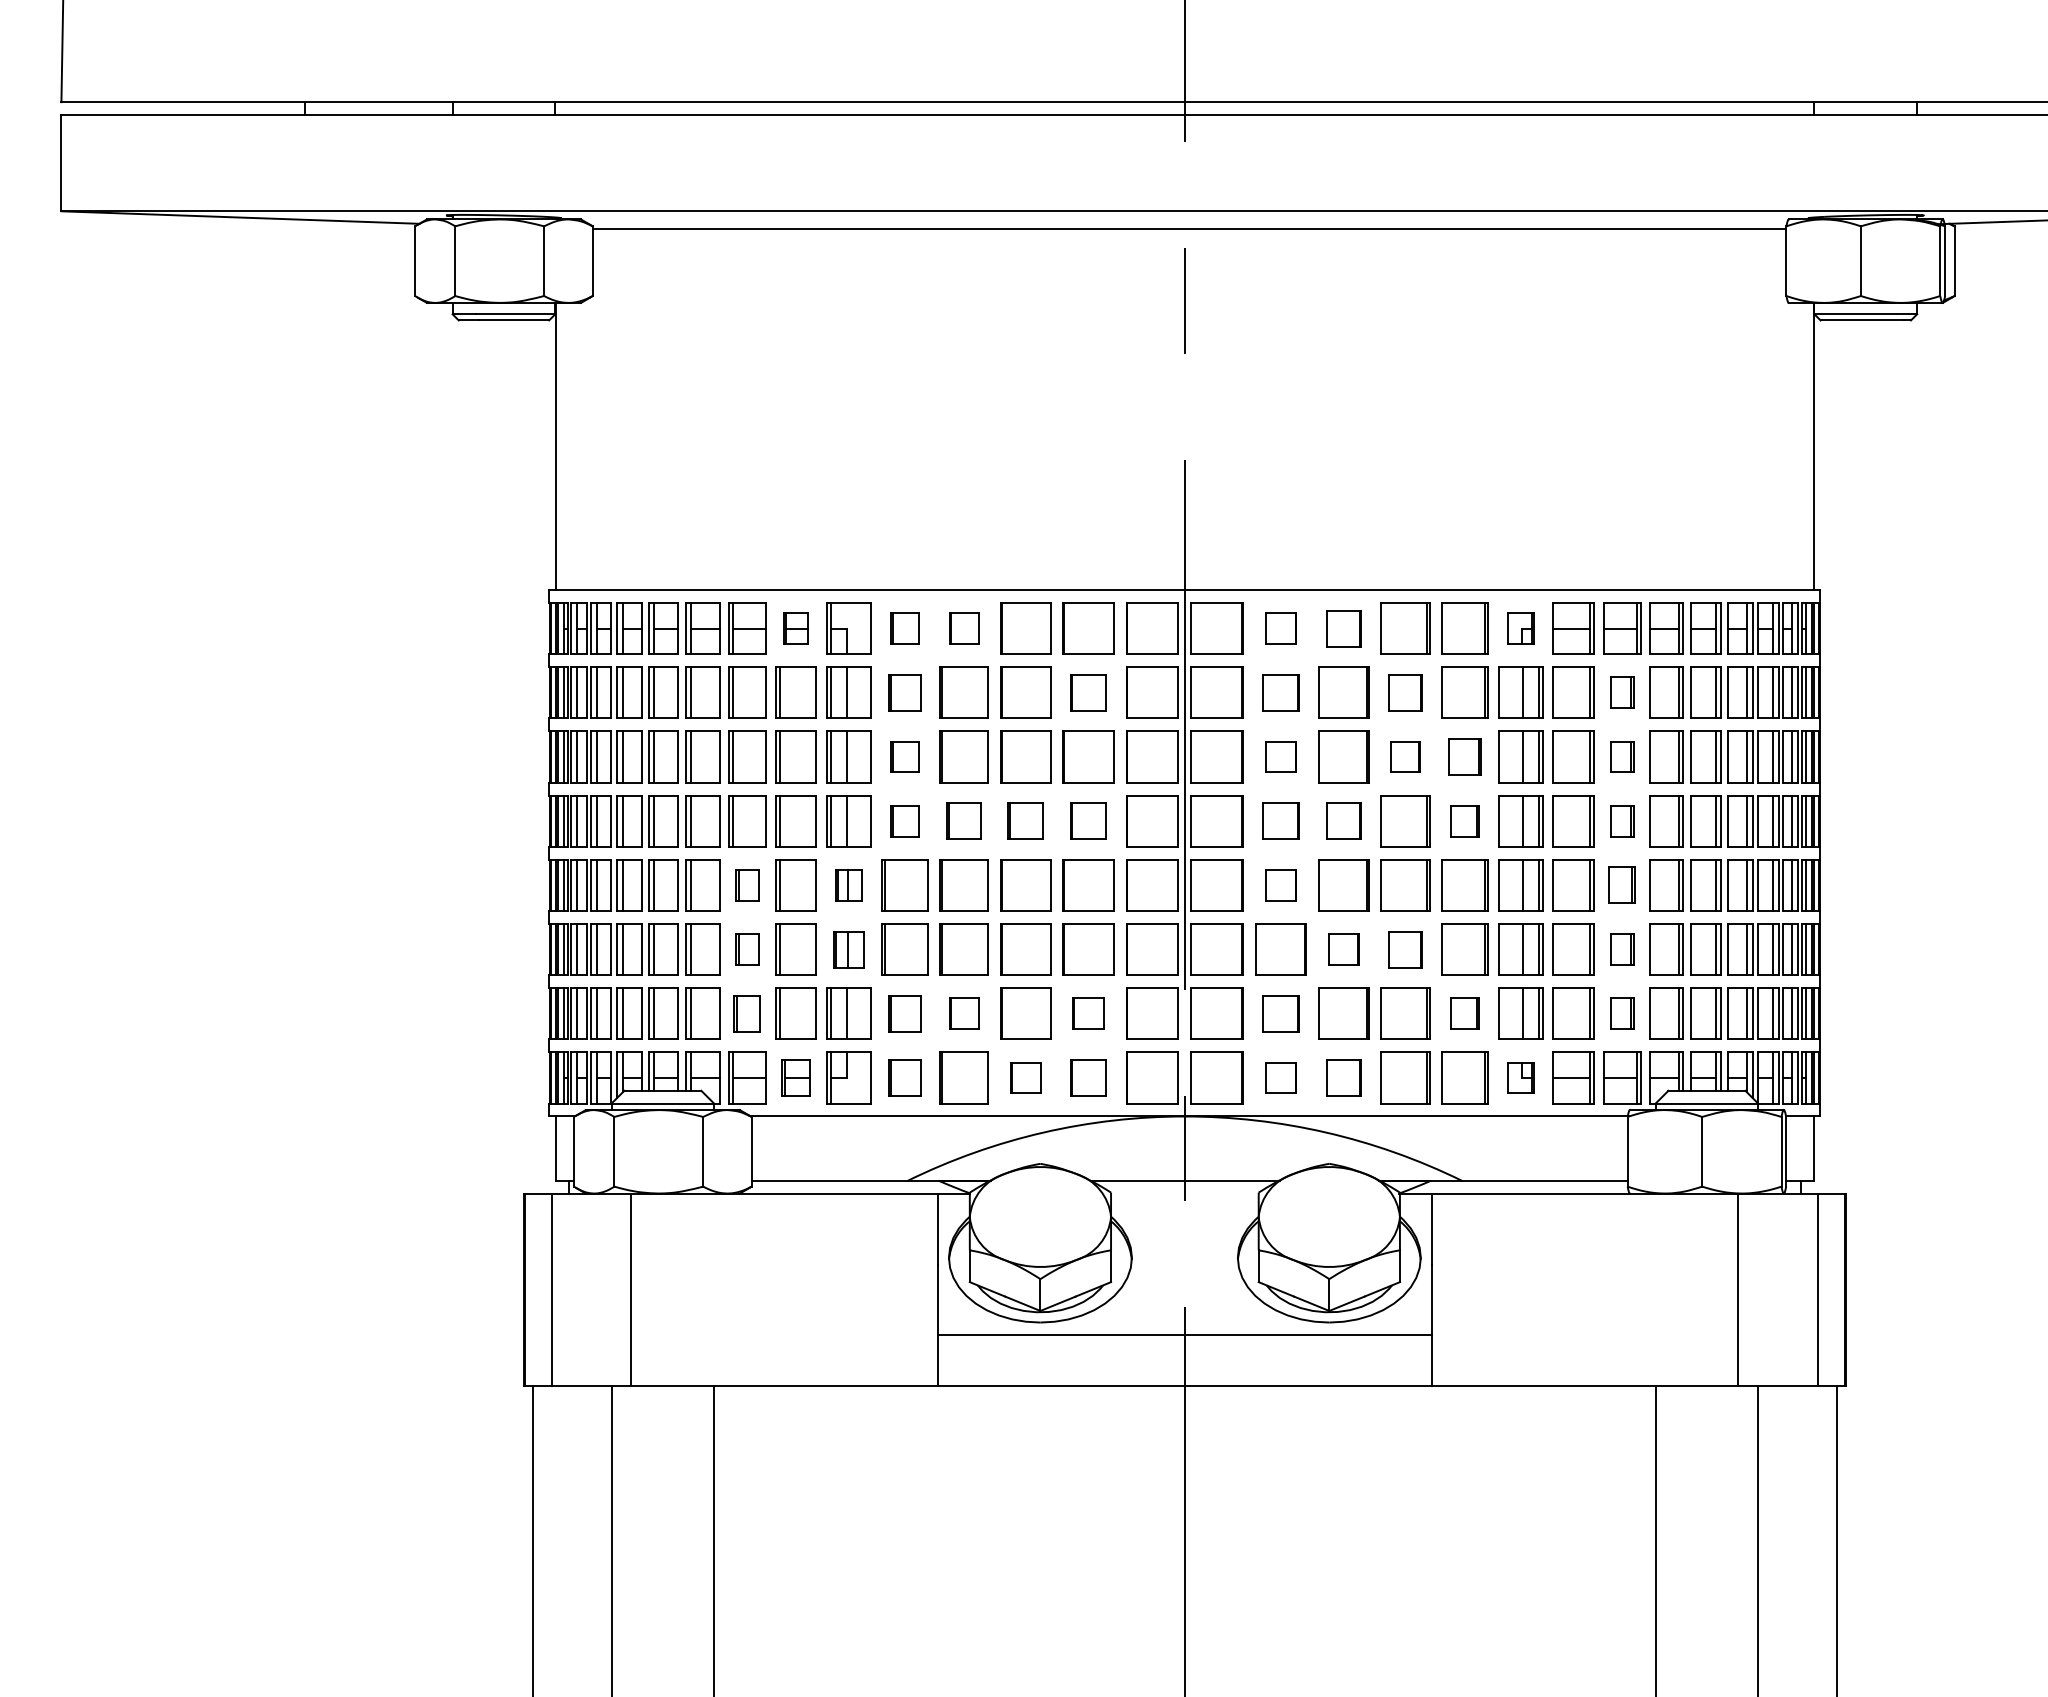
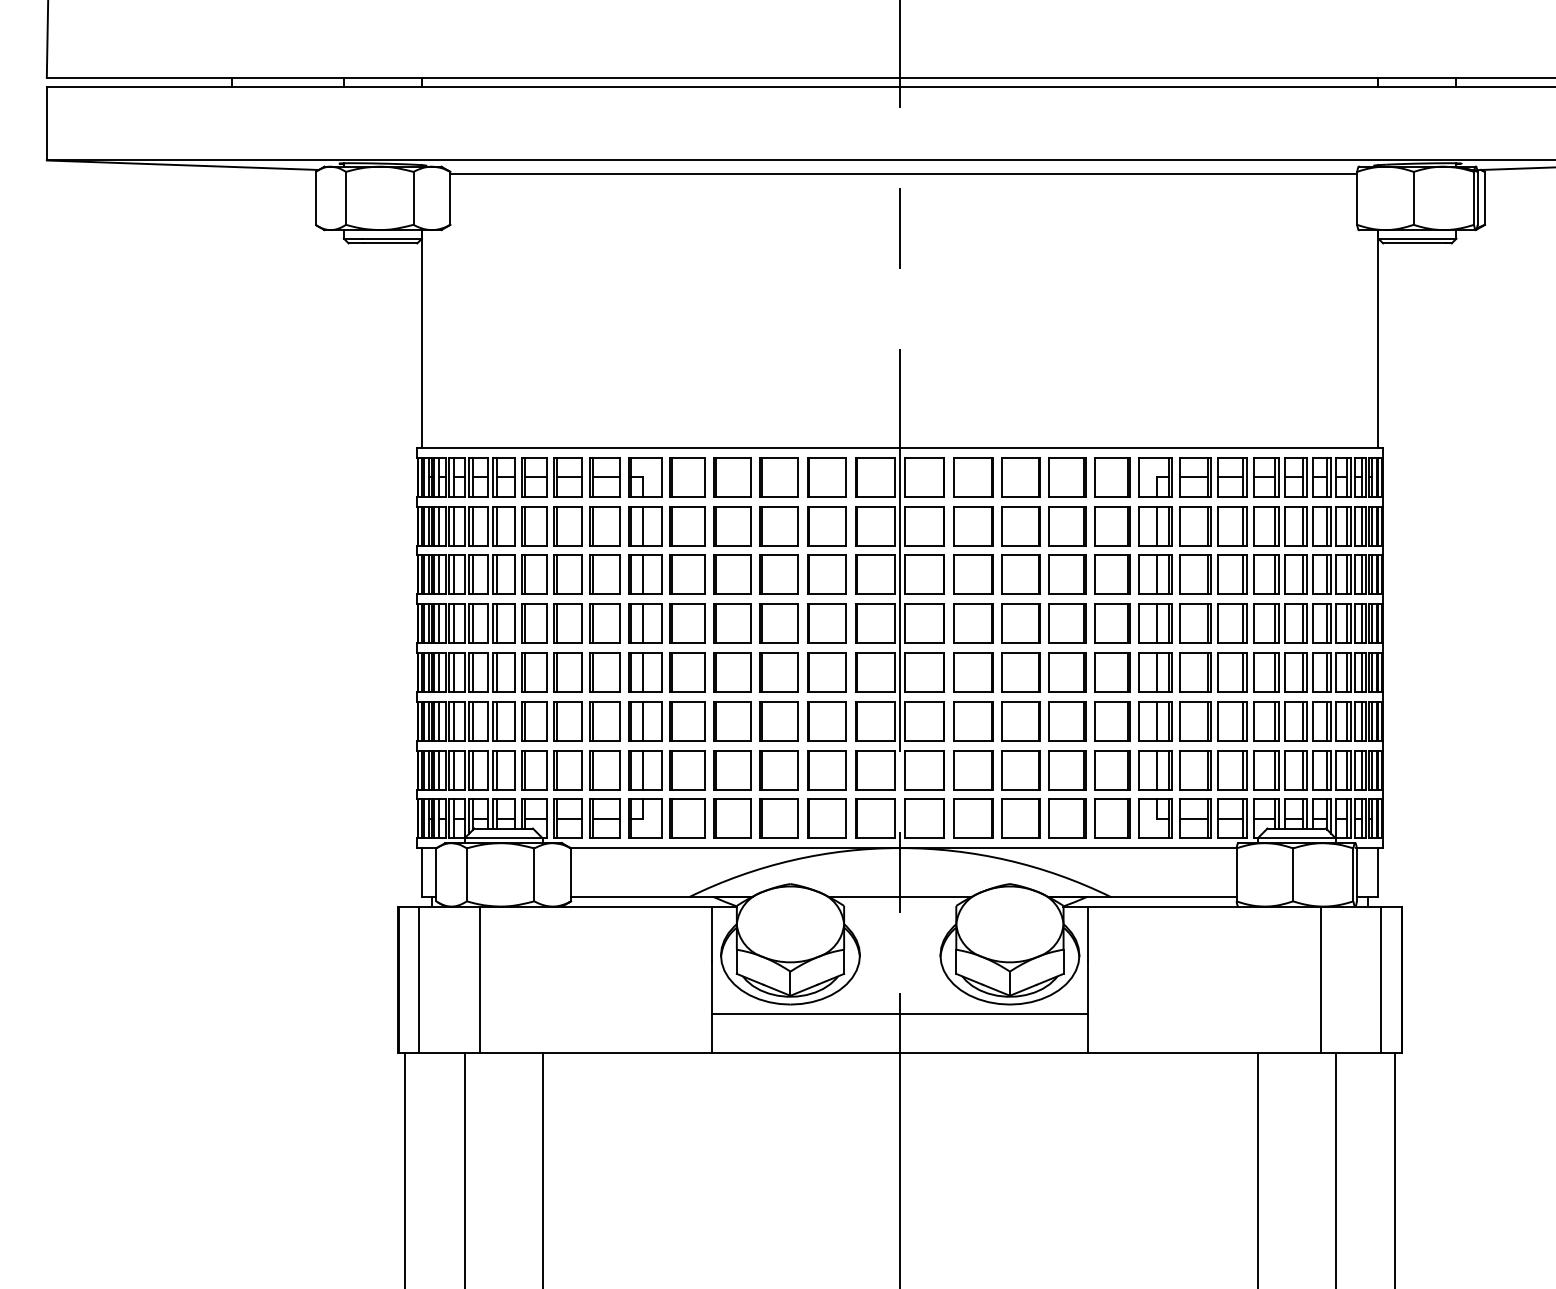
part: (795, 628) -> (604, 477), size x1.67
part: (904, 628) -> (687, 477), size x1.67
part: (963, 628) -> (732, 477), size x1.67
part: (1280, 628) -> (972, 477), size x1.67
part: (1343, 628) -> (1020, 477), size x1.43
part: (1520, 628) -> (1155, 477), size x1.67
part: (904, 692) -> (687, 526), size x1.43
part: (1088, 692) -> (826, 526), size x1.43
part: (1280, 692) -> (972, 526), size x1.43
part: (1405, 692) -> (1067, 526), size x1.43
part: (1622, 692) -> (1232, 526), size x1.67
part: (904, 756) -> (687, 574), size x1.67
part: (1280, 756) -> (972, 574), size x1.67
part: (1405, 756) -> (1067, 574), size x1.67
part: (1464, 756) -> (1112, 574), size x1.43
part: (1622, 756) -> (1232, 574), size x1.67
part: (904, 821) -> (687, 623), size x1.67
part: (963, 821) -> (732, 623), size x1.43
part: (1025, 821) -> (779, 623), size x1.43
part: (1088, 821) -> (826, 623), size x1.43
part: (1280, 821) -> (972, 623), size x1.43
part: (1343, 821) -> (1020, 623), size x1.43
part: (1464, 821) -> (1112, 623), size x1.67
part: (1622, 821) -> (1232, 623), size x1.67
part: (747, 885) -> (567, 672), size x1.67
part: (848, 885) -> (644, 672), size x1.67
part: (1280, 885) -> (972, 672), size x1.67
part: (1622, 885) -> (1232, 672), size x1.43
part: (747, 949) -> (567, 721), size x1.67
part: (848, 949) -> (644, 721), size x1.43
part: (1343, 949) -> (1020, 721), size x1.67
part: (1405, 949) -> (1067, 721), size x1.43
part: (1622, 949) -> (1232, 721), size x1.67
part: (747, 1013) -> (567, 769), size x1.43
part: (904, 1013) -> (687, 769), size x1.43
part: (963, 1013) -> (732, 769), size x1.67
part: (1088, 1013) -> (826, 769), size x1.67
part: (1280, 1013) -> (972, 769), size x1.43
part: (1464, 1013) -> (1112, 769), size x1.67
part: (1622, 1013) -> (1232, 769), size x1.67
part: (795, 1077) -> (604, 818), size x1.43
part: (904, 1077) -> (687, 818), size x1.43
part: (1025, 1077) -> (779, 818), size x1.67
part: (1088, 1077) -> (826, 818), size x1.43
part: (1280, 1077) -> (972, 818), size x1.67
part: (1343, 1077) -> (1020, 818), size x1.43
part: (1520, 1077) -> (1155, 818), size x1.67

